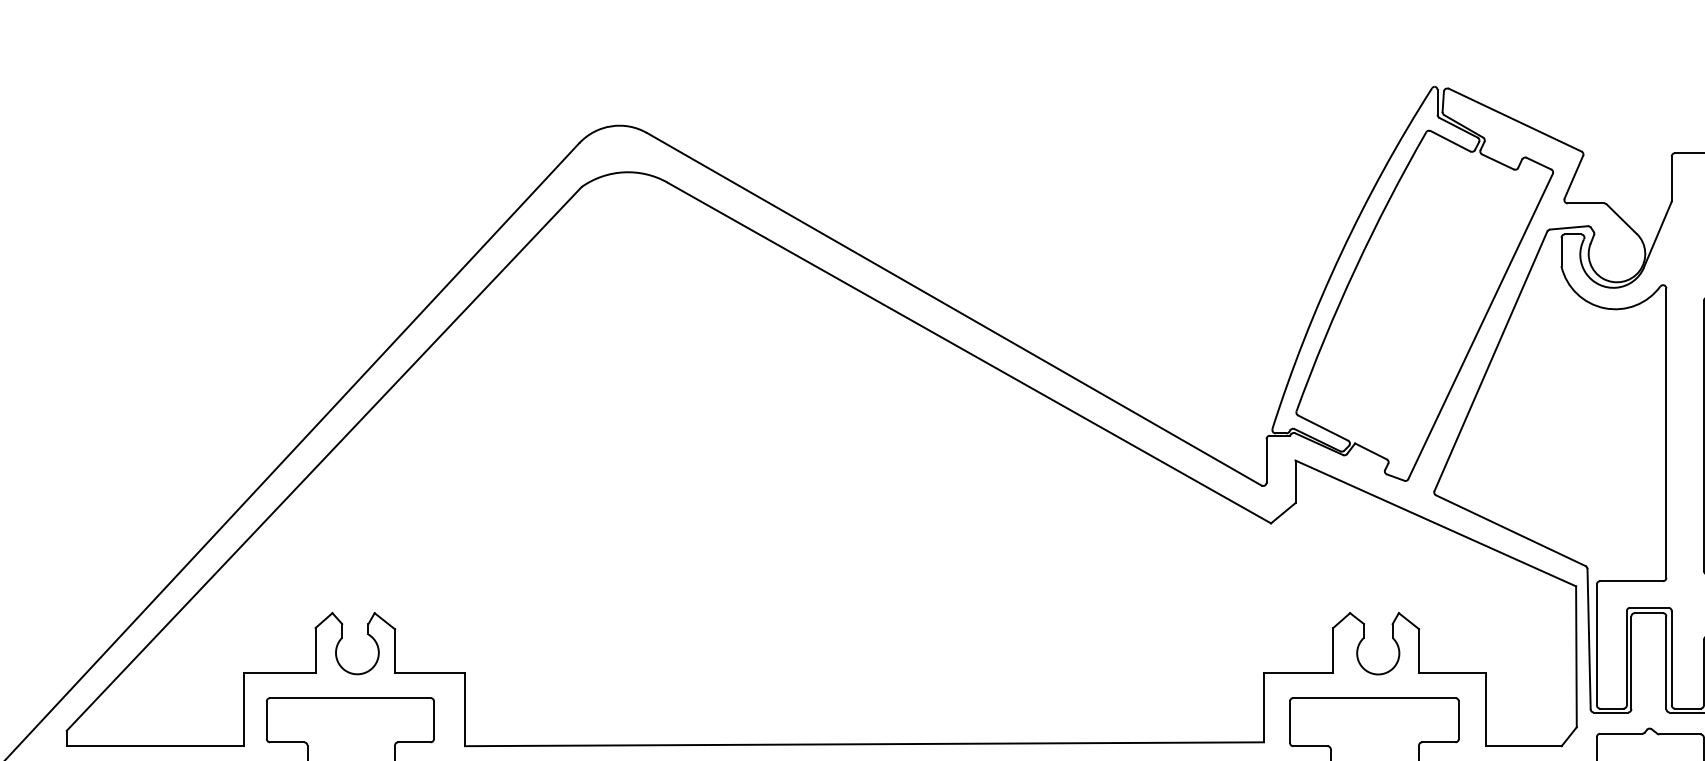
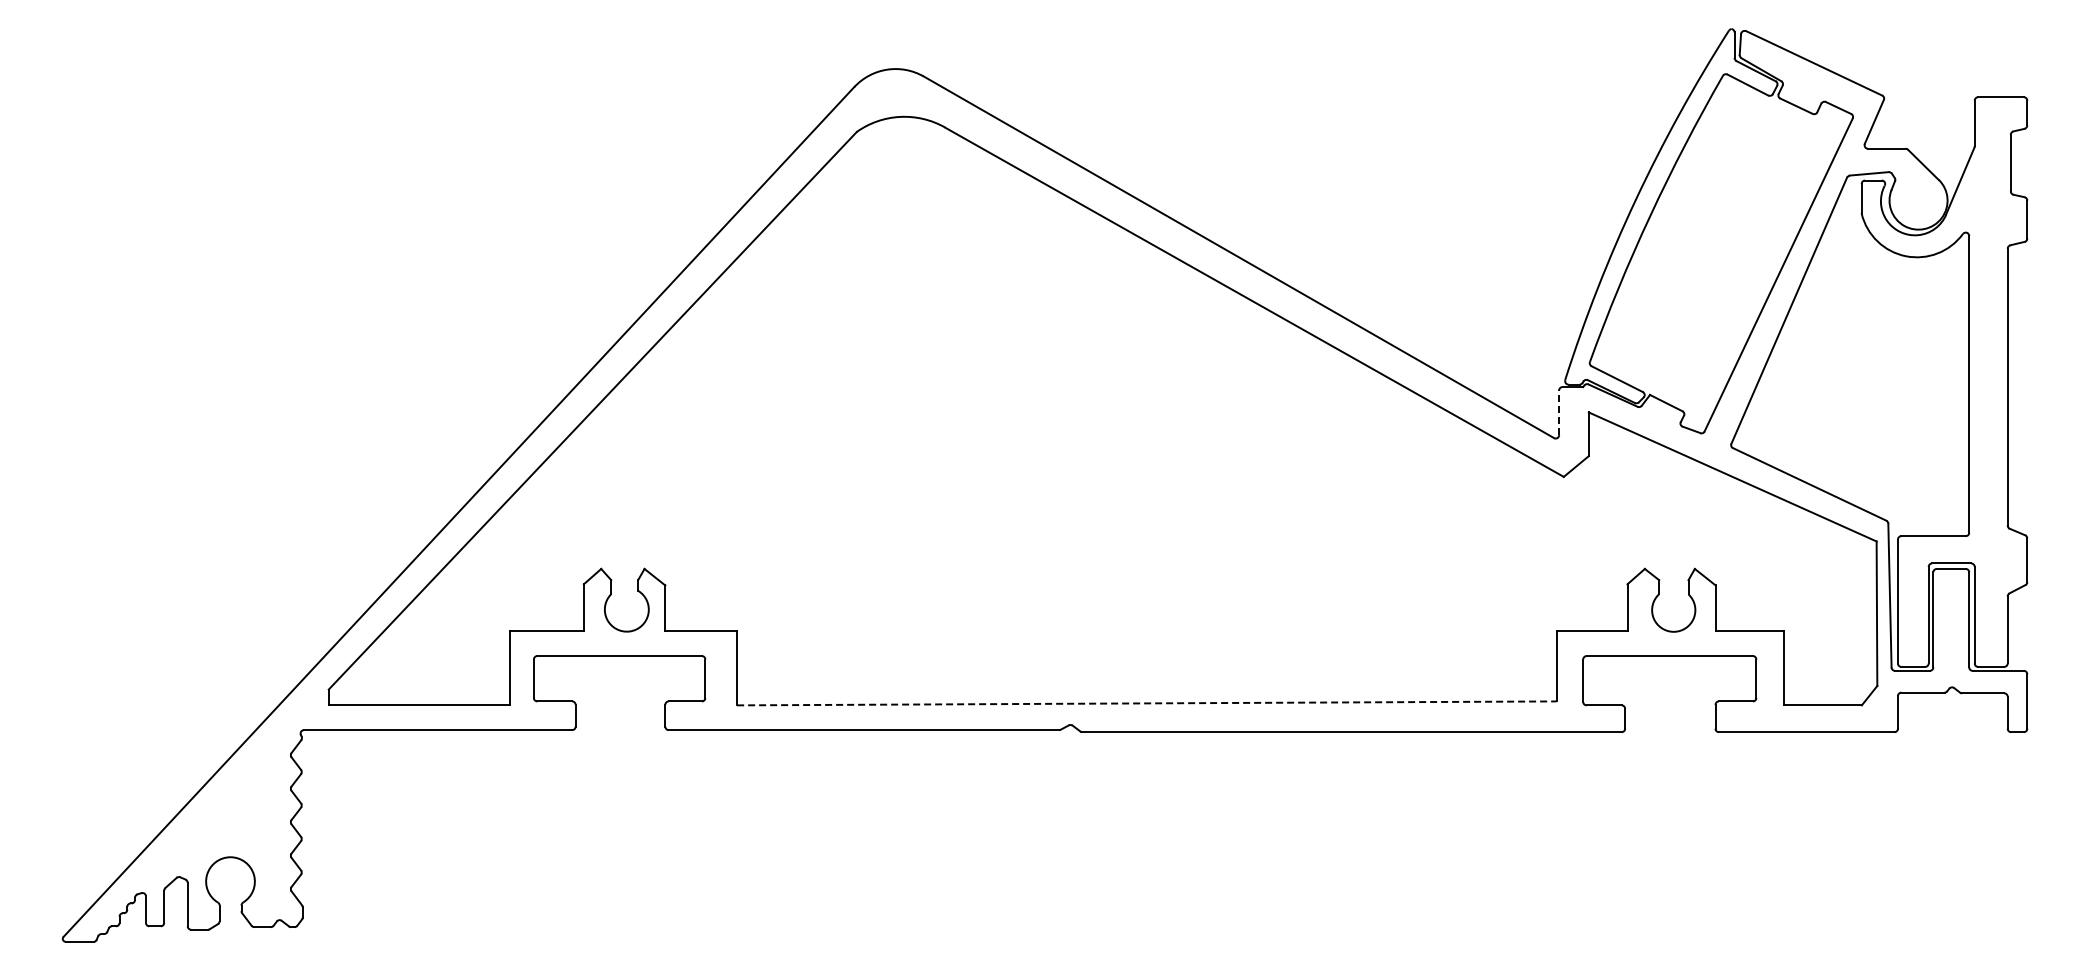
line: (1266, 460) -> (1559, 412), solid -> dashed
line: (864, 744) -> (1146, 703), solid -> dashed

